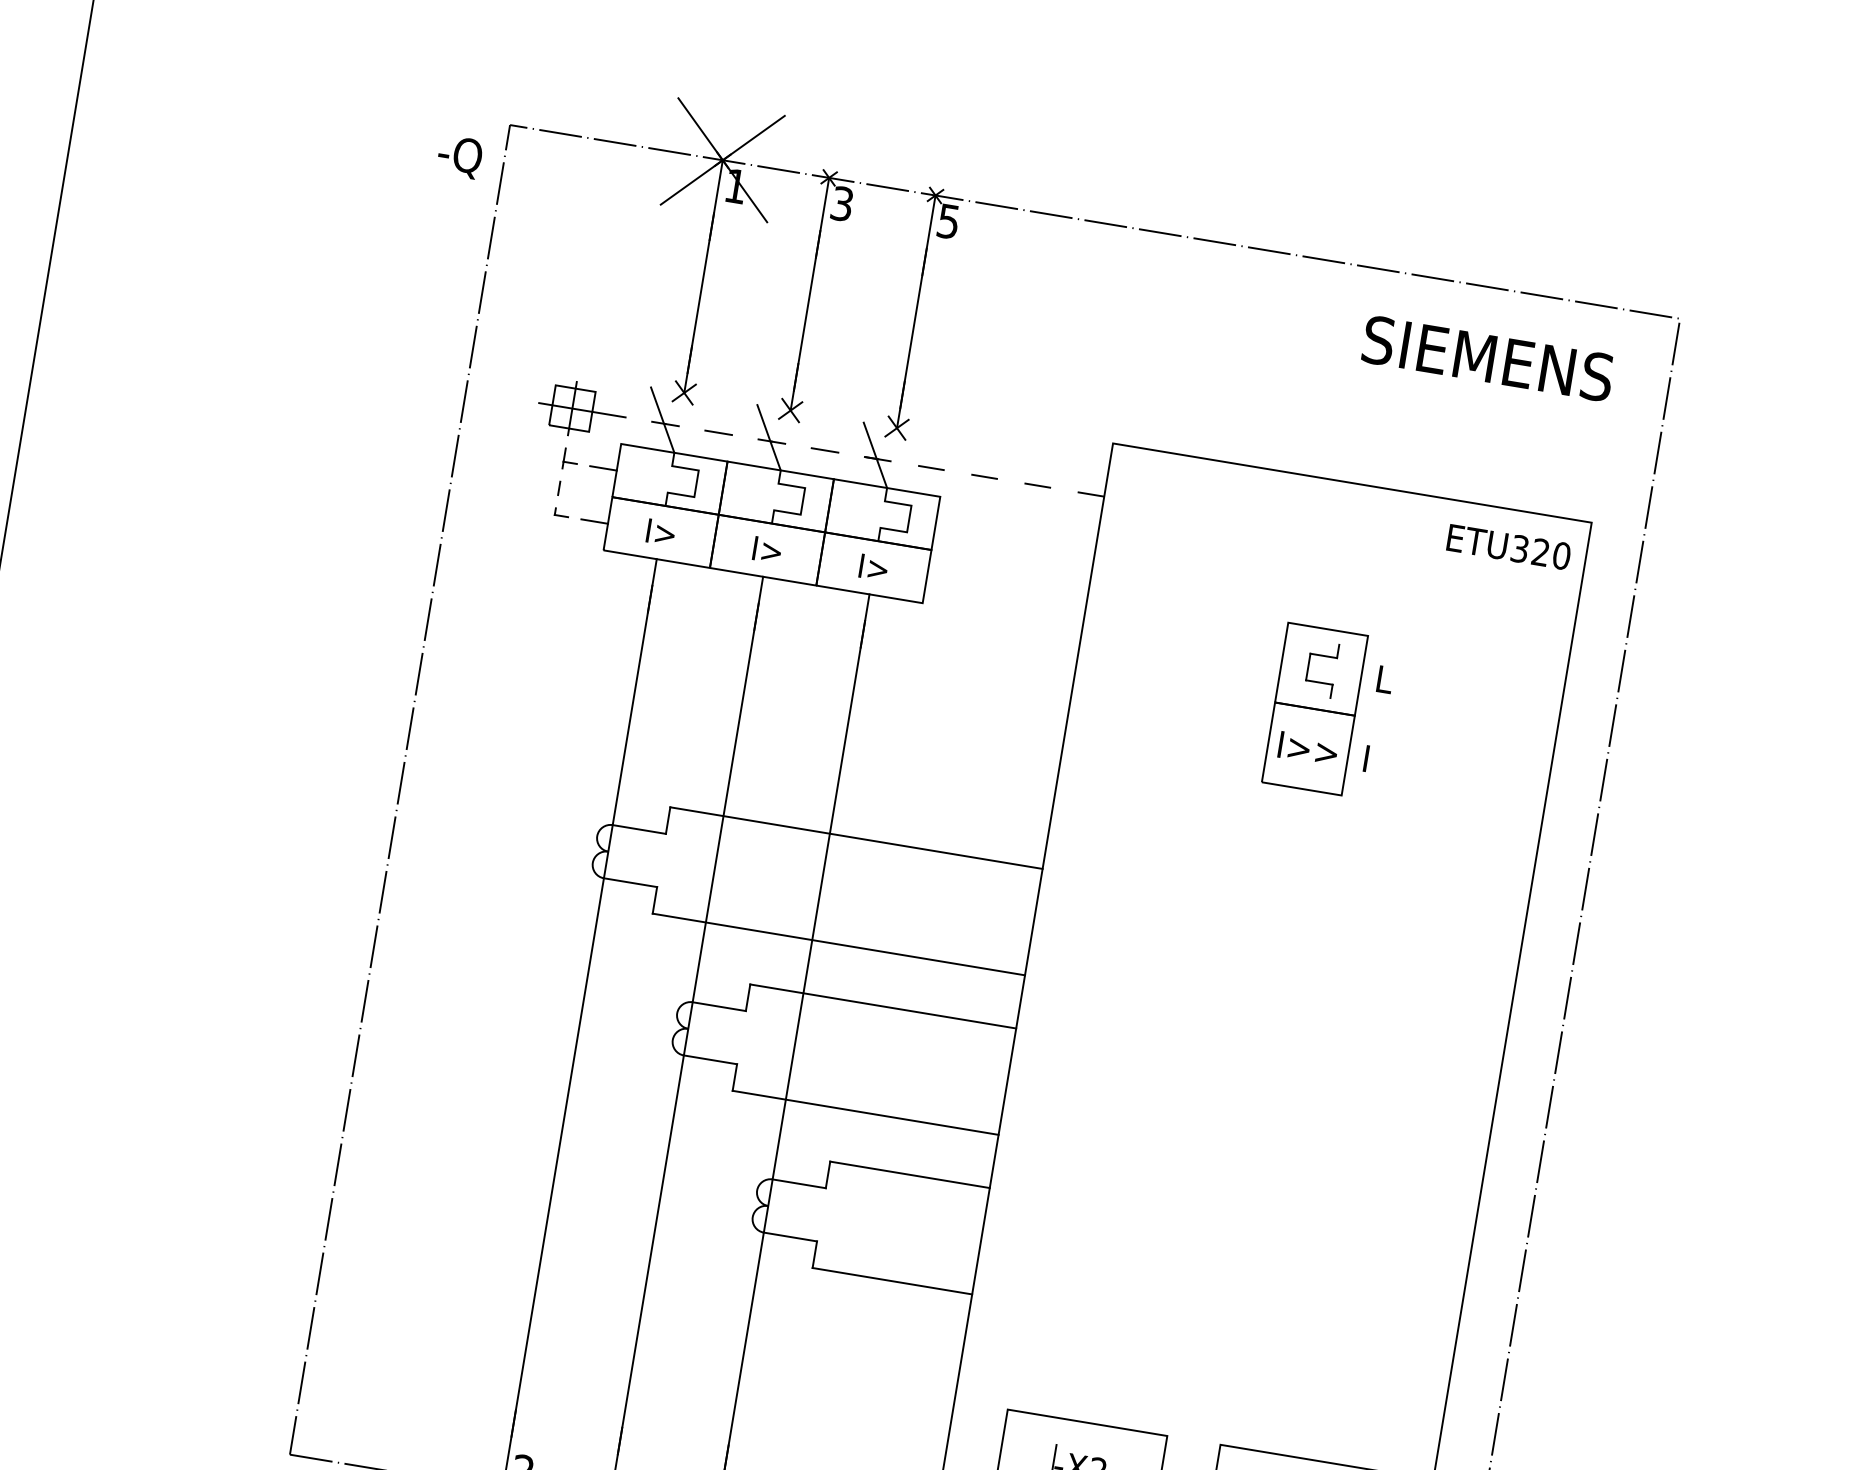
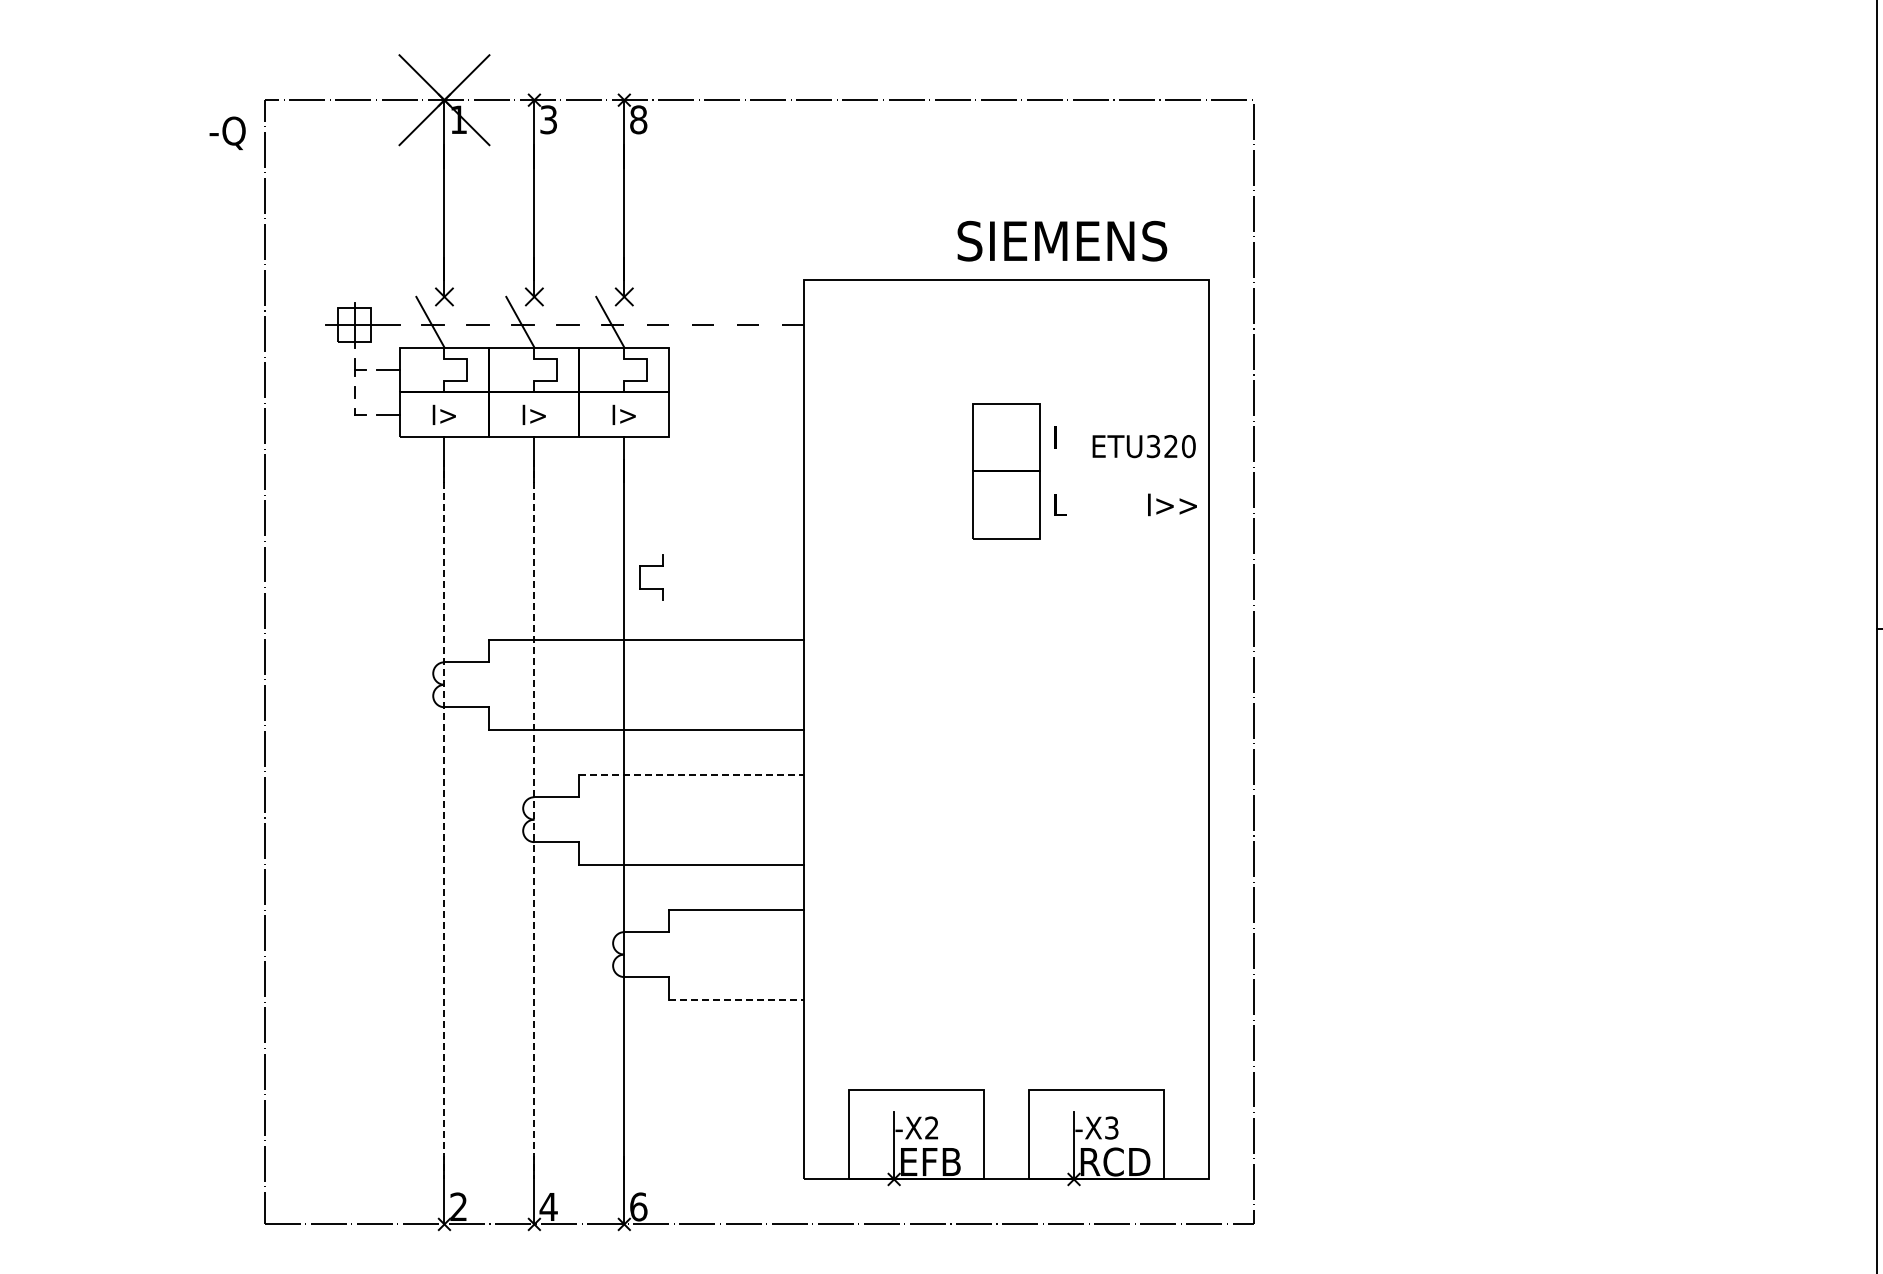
text: (948, 221) -> (638, 119), 5 -> 8
text: (1488, 357) -> (1062, 240), moved
text: (1508, 547) -> (1143, 446), moved
part: (1323, 656) -> (651, 566), moved
text: (1384, 691) -> (1061, 447), L -> I
text: (1308, 748) -> (1172, 504), moved
text: (1371, 771) -> (1061, 514), I -> L
line: (884, 1006) -> (692, 774), solid -> dashed
line: (581, 1011) -> (444, 819), solid -> dashed
line: (688, 1028) -> (534, 819), solid -> dashed
line: (893, 1281) -> (737, 999), solid -> dashed

